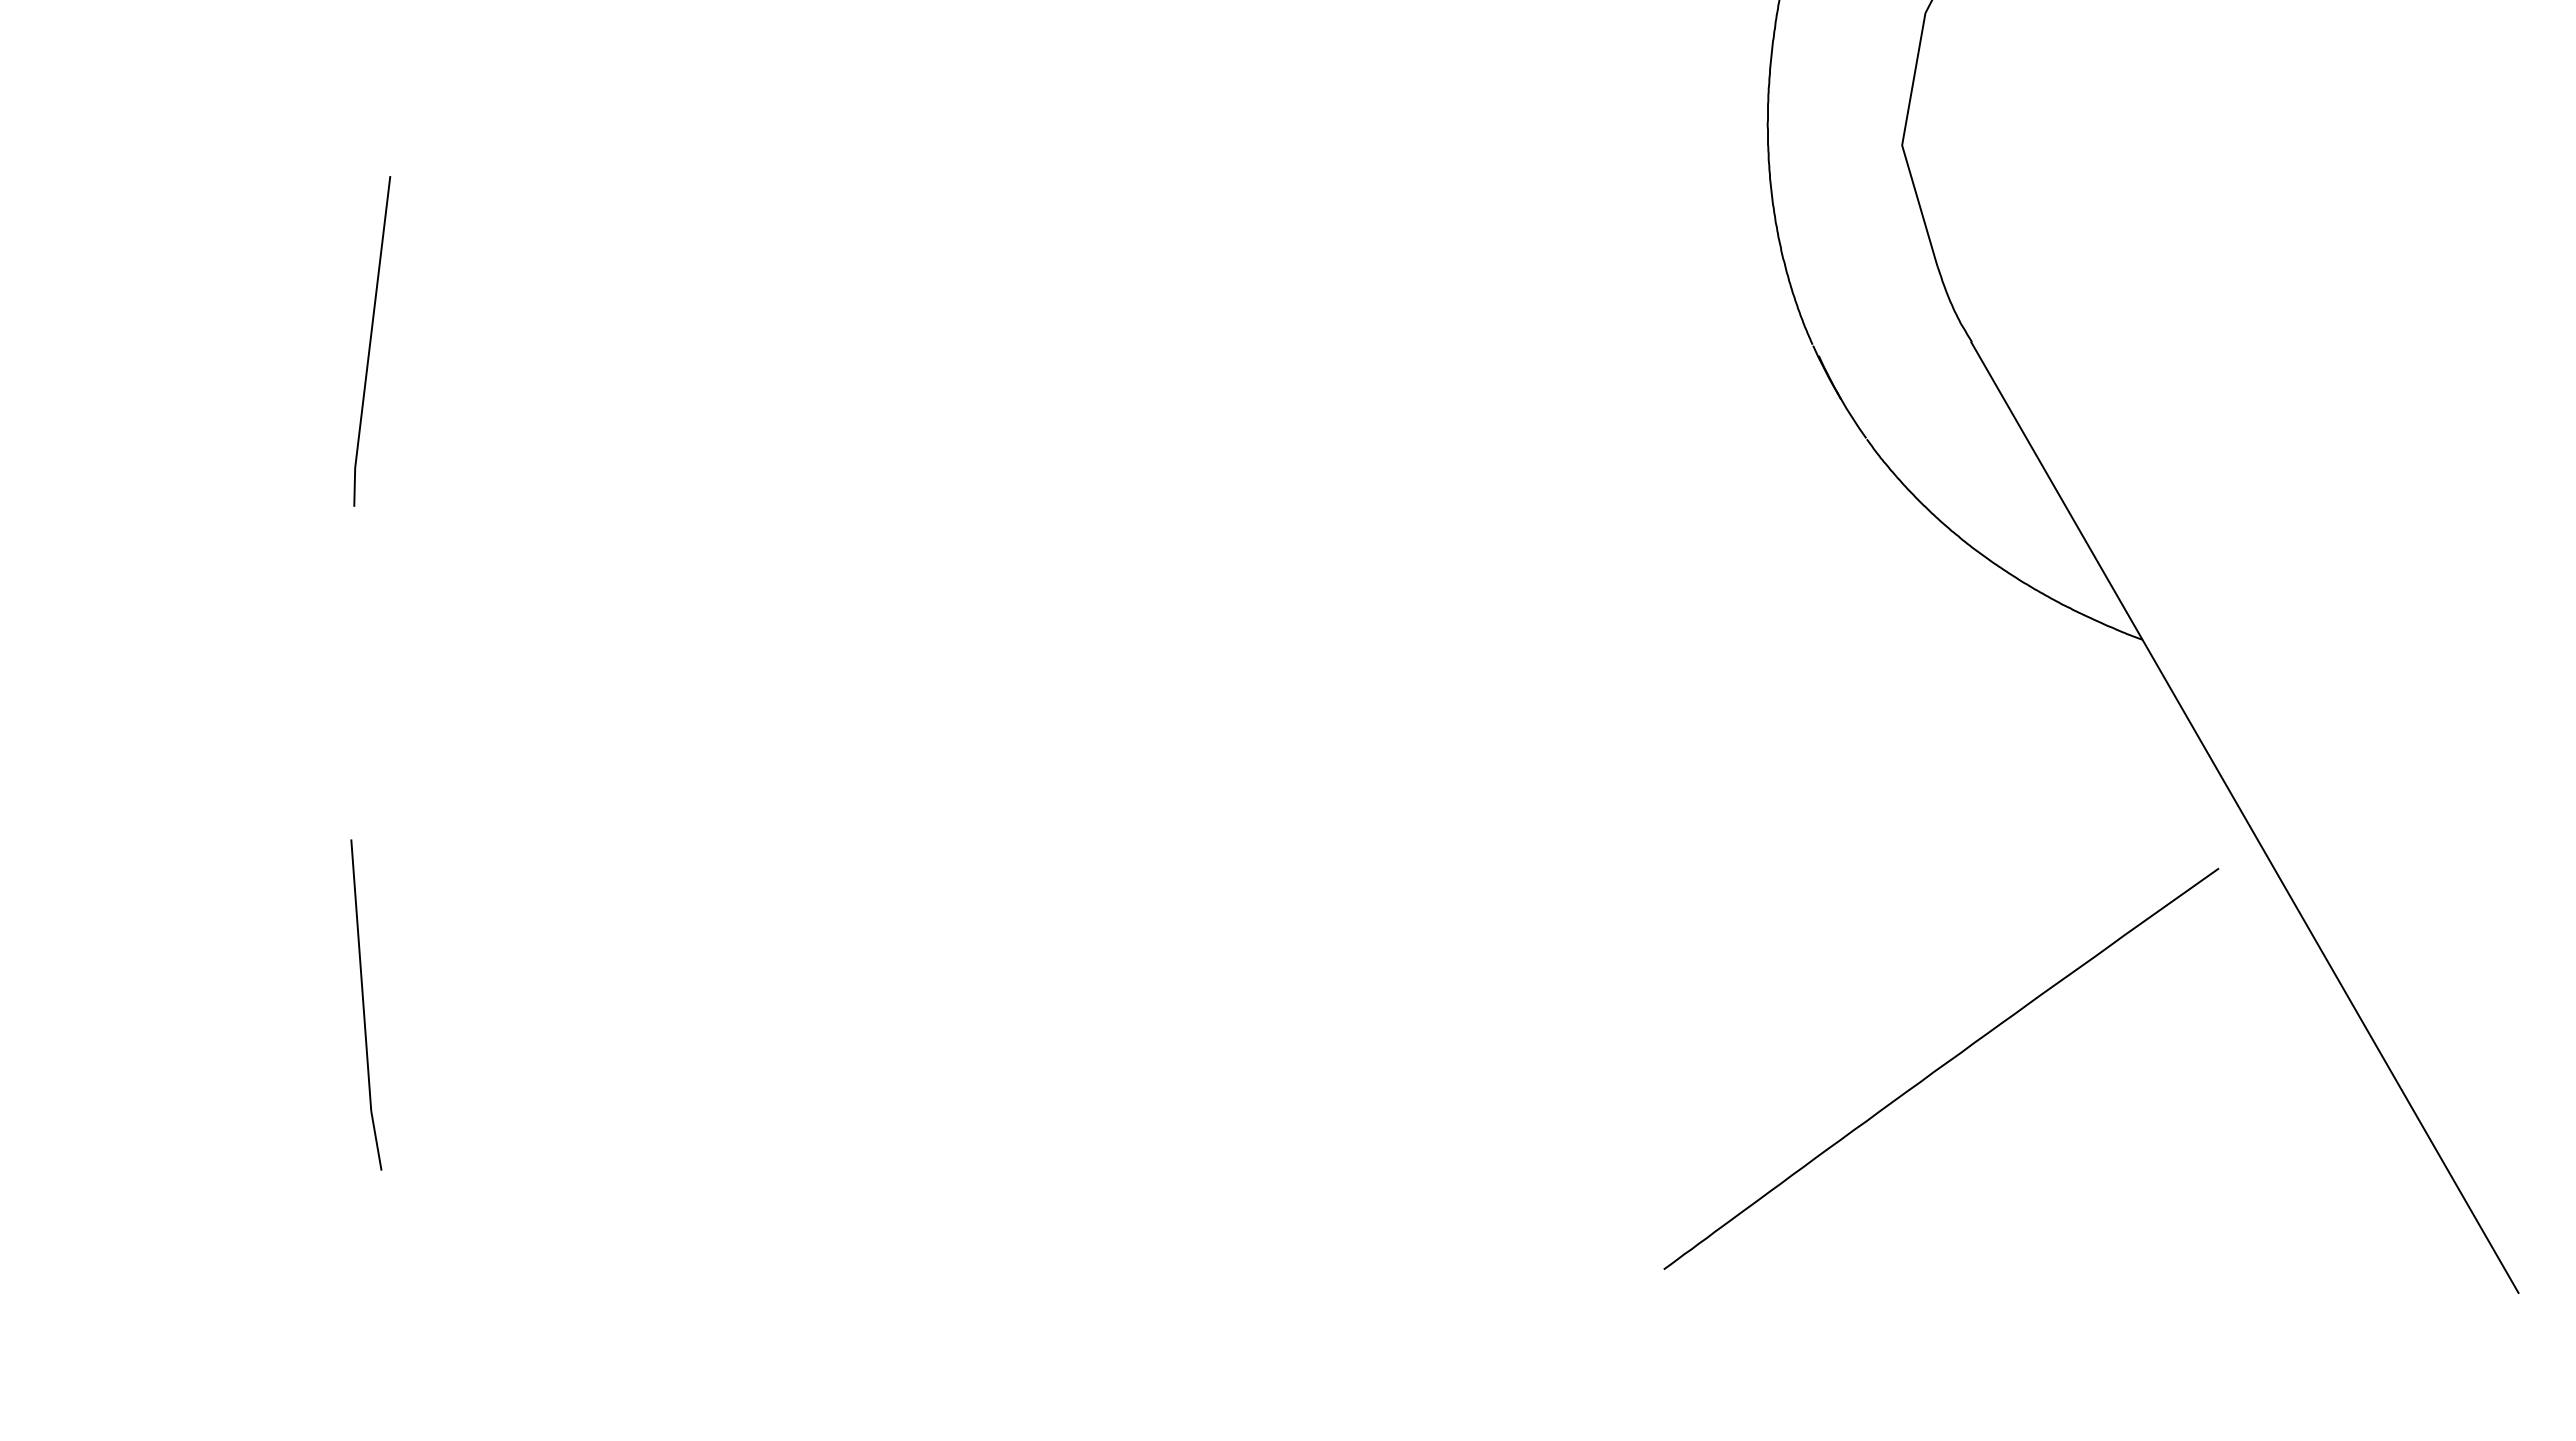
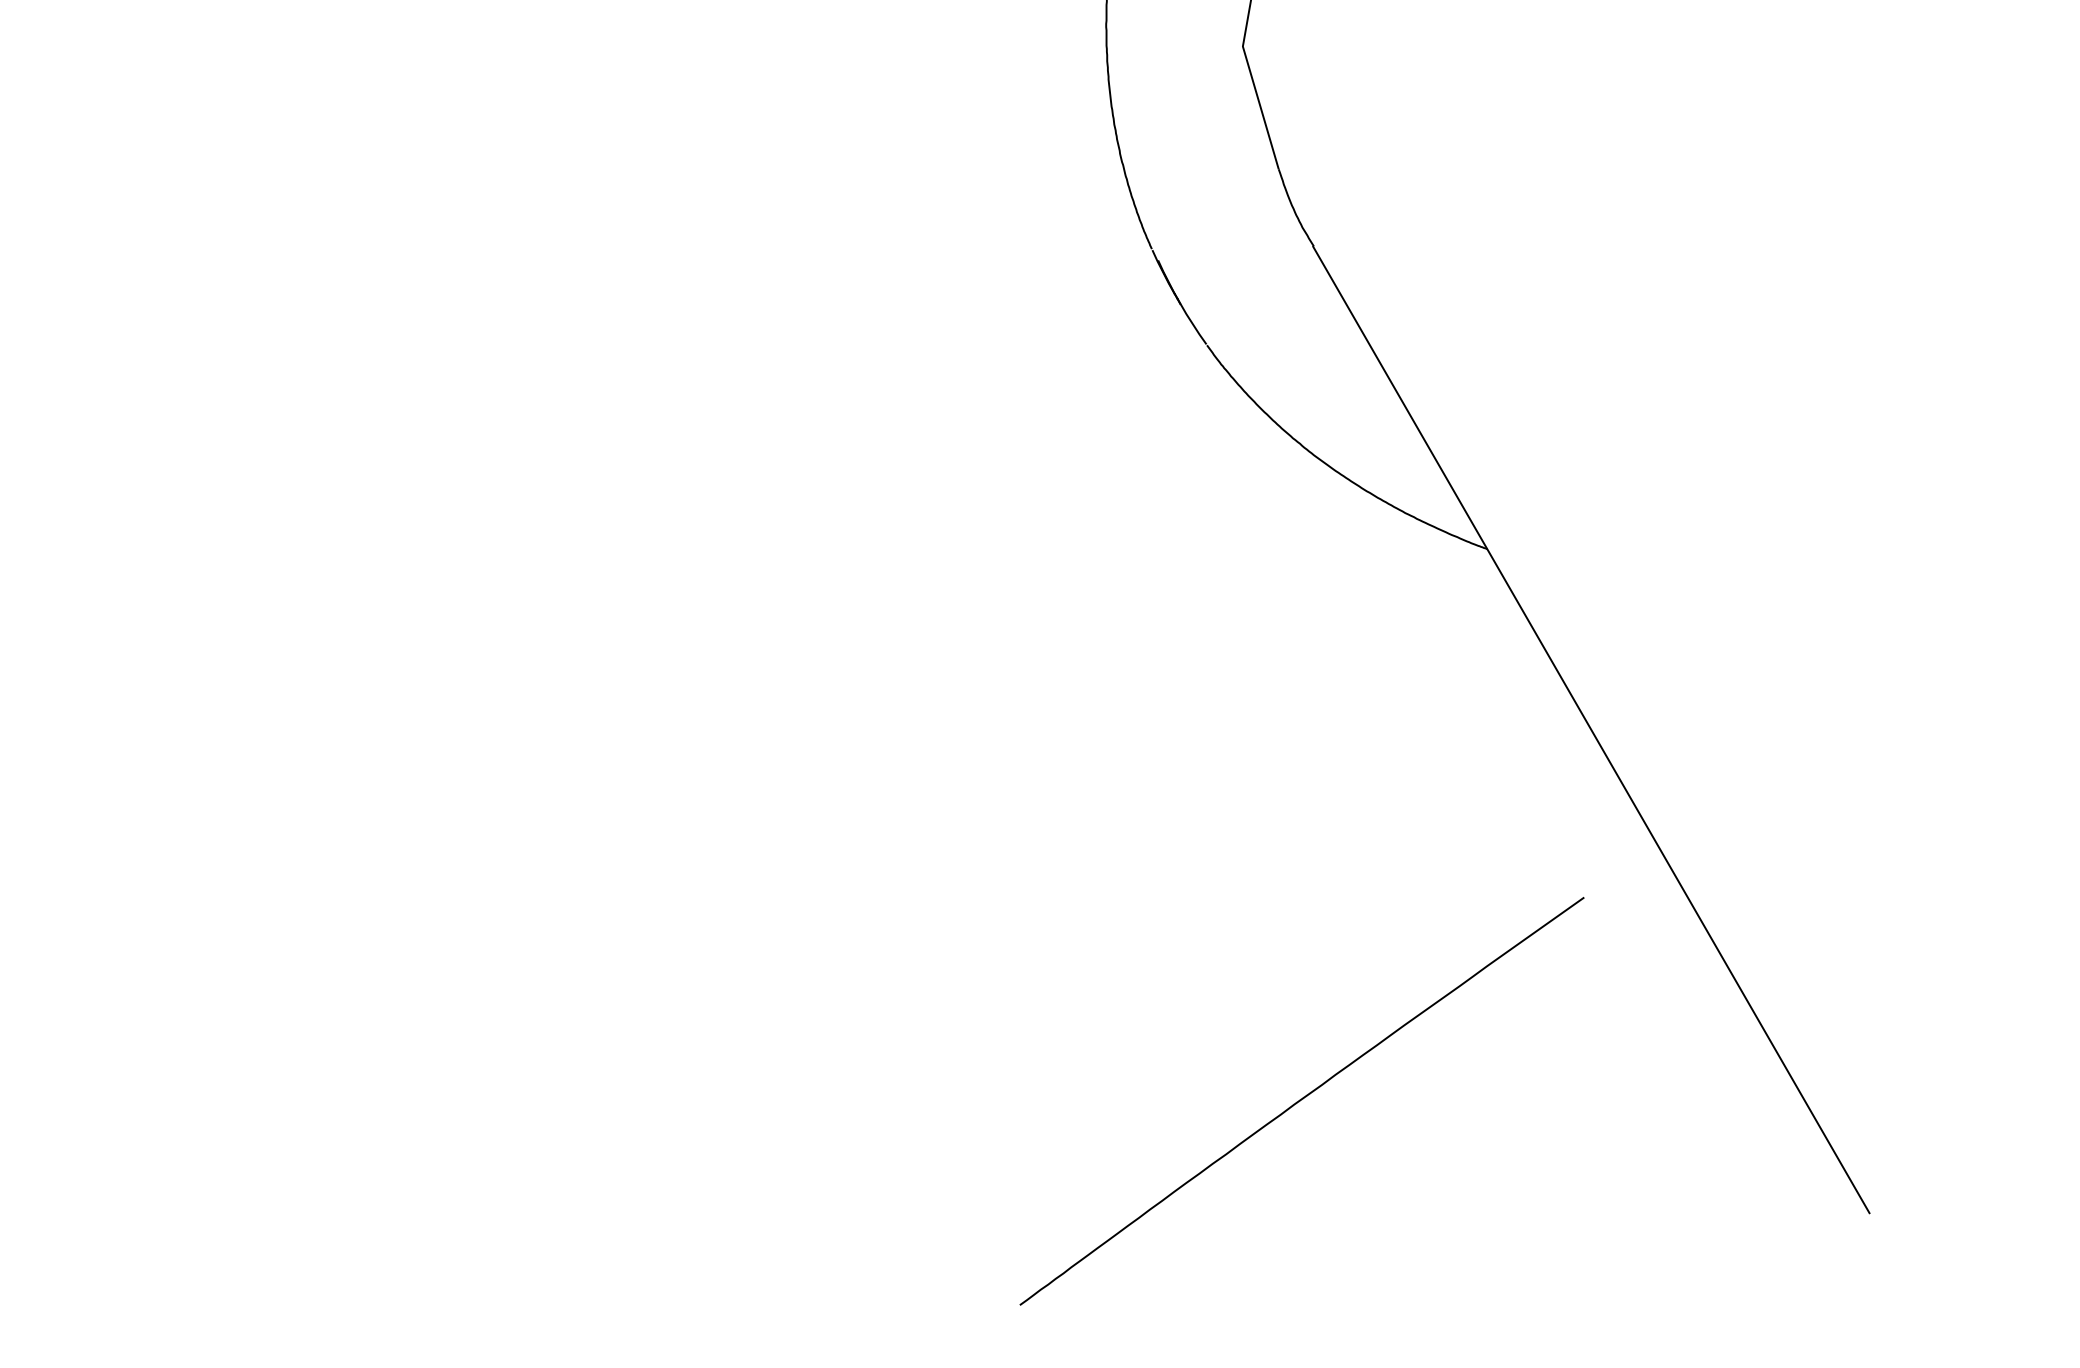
curve: (1941, 1067) -> (1302, 1099), moved

